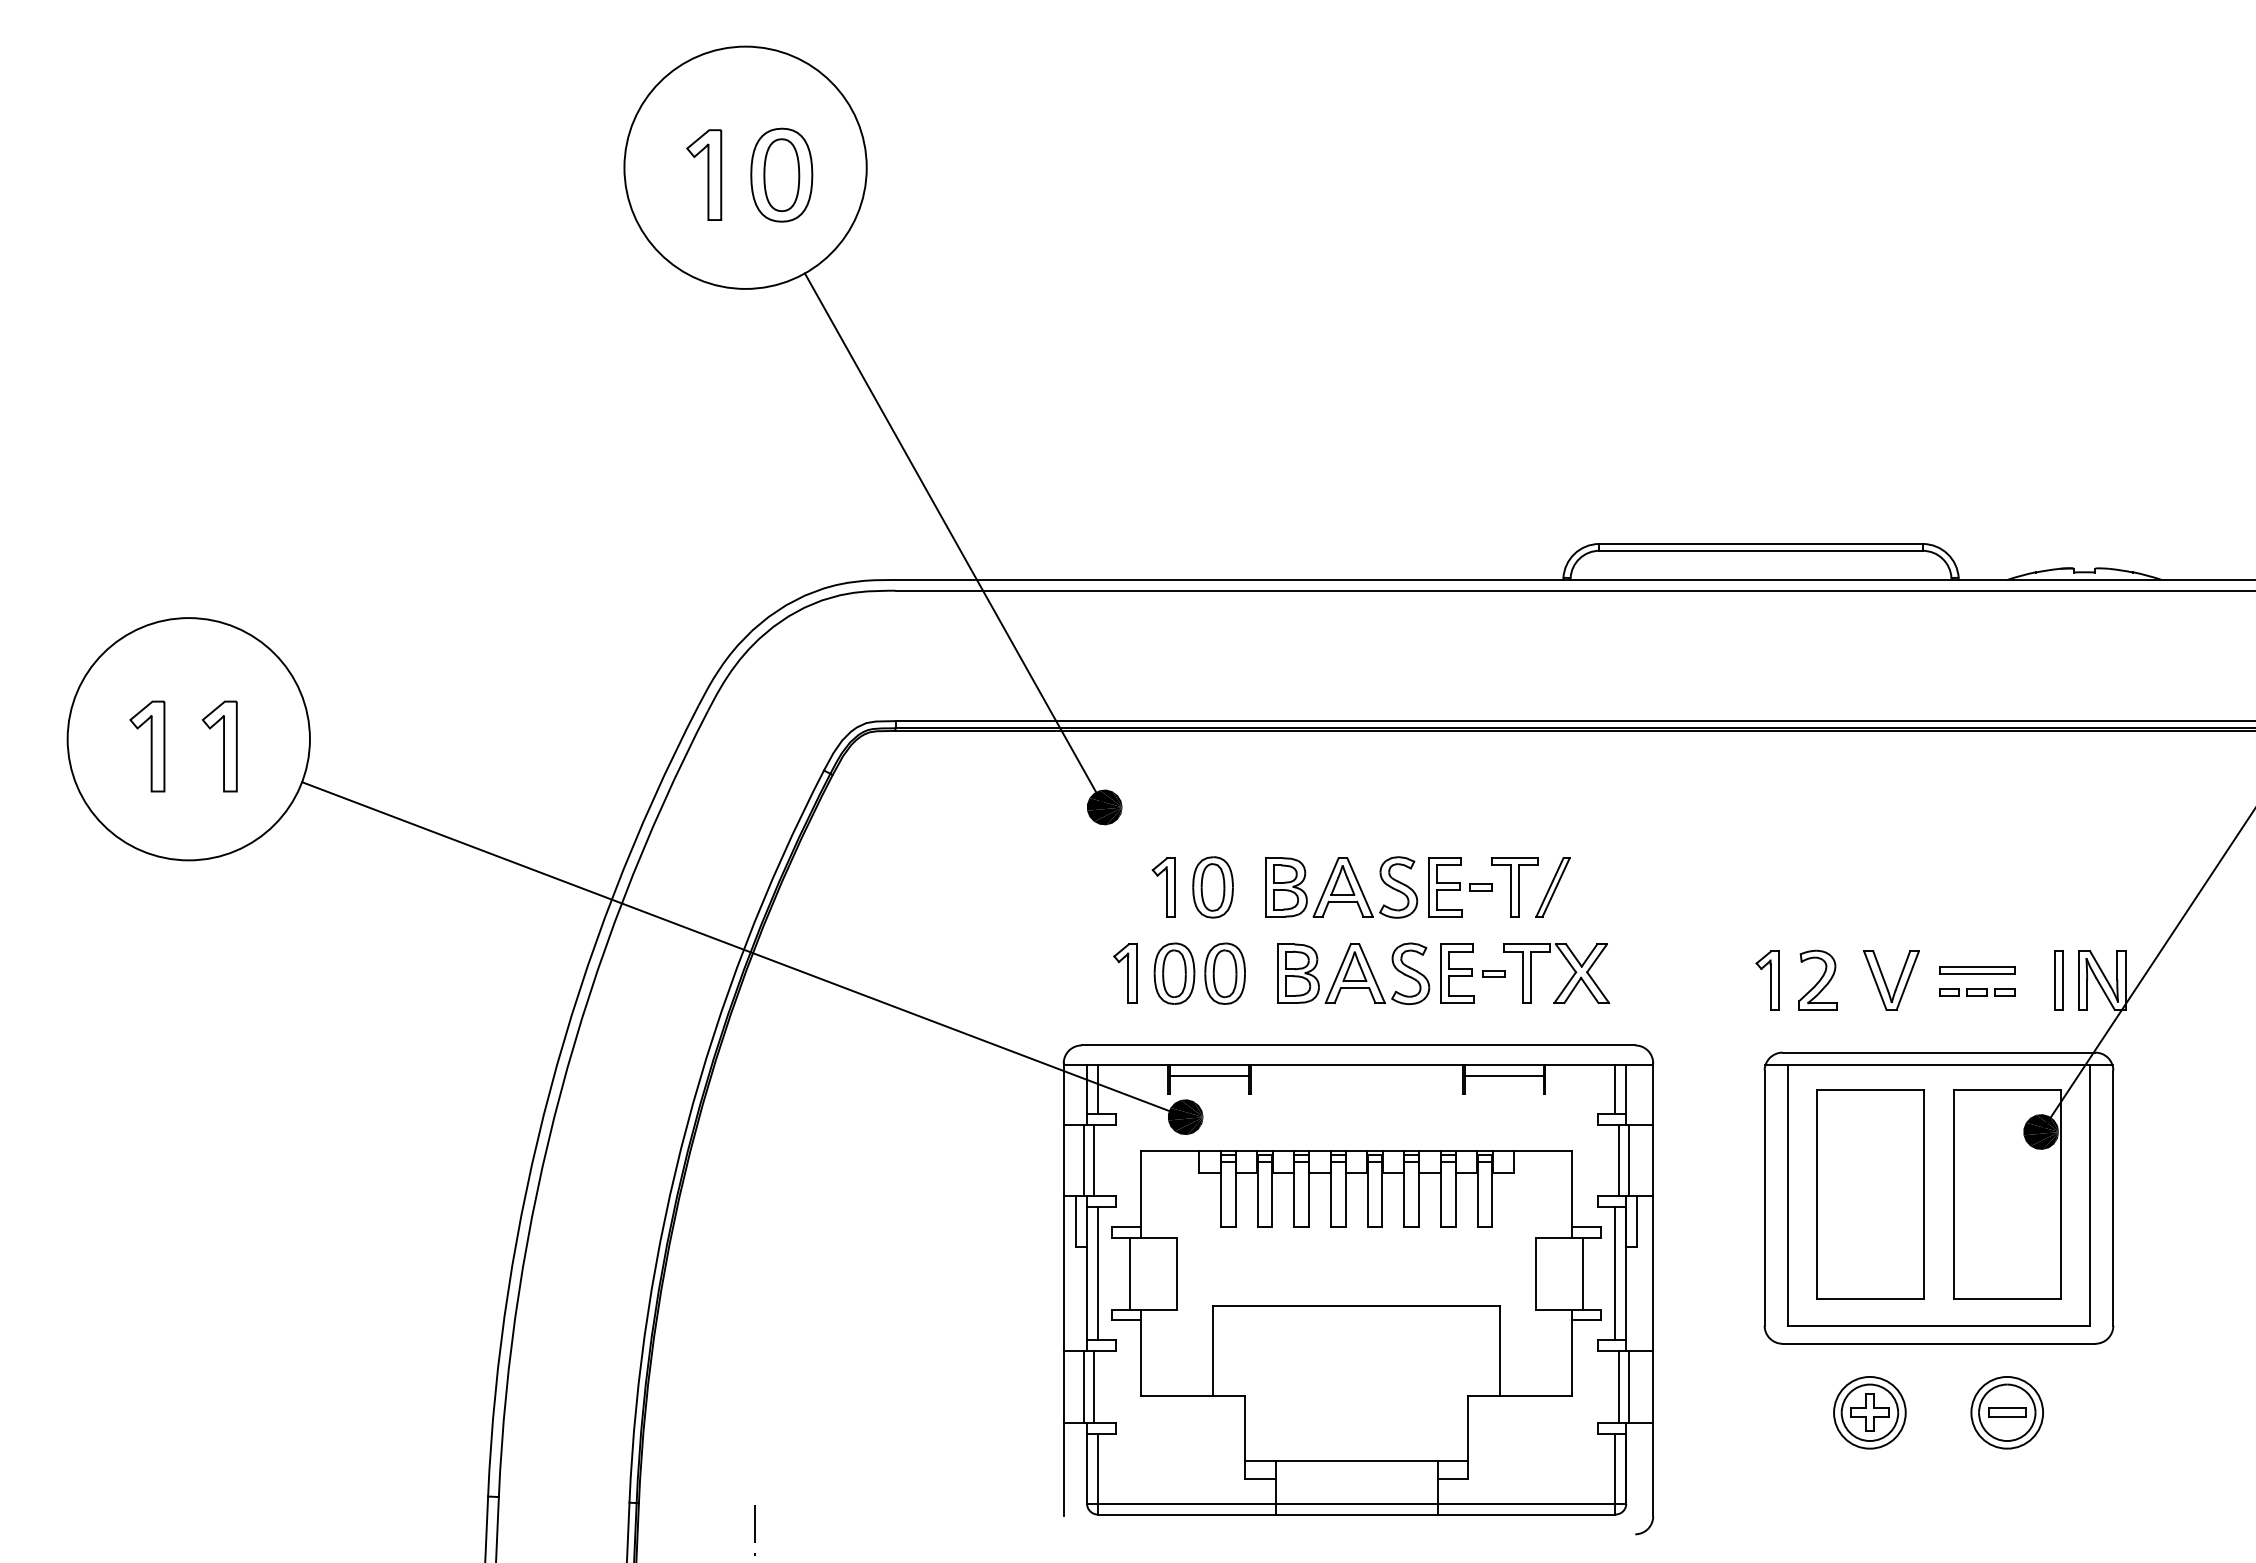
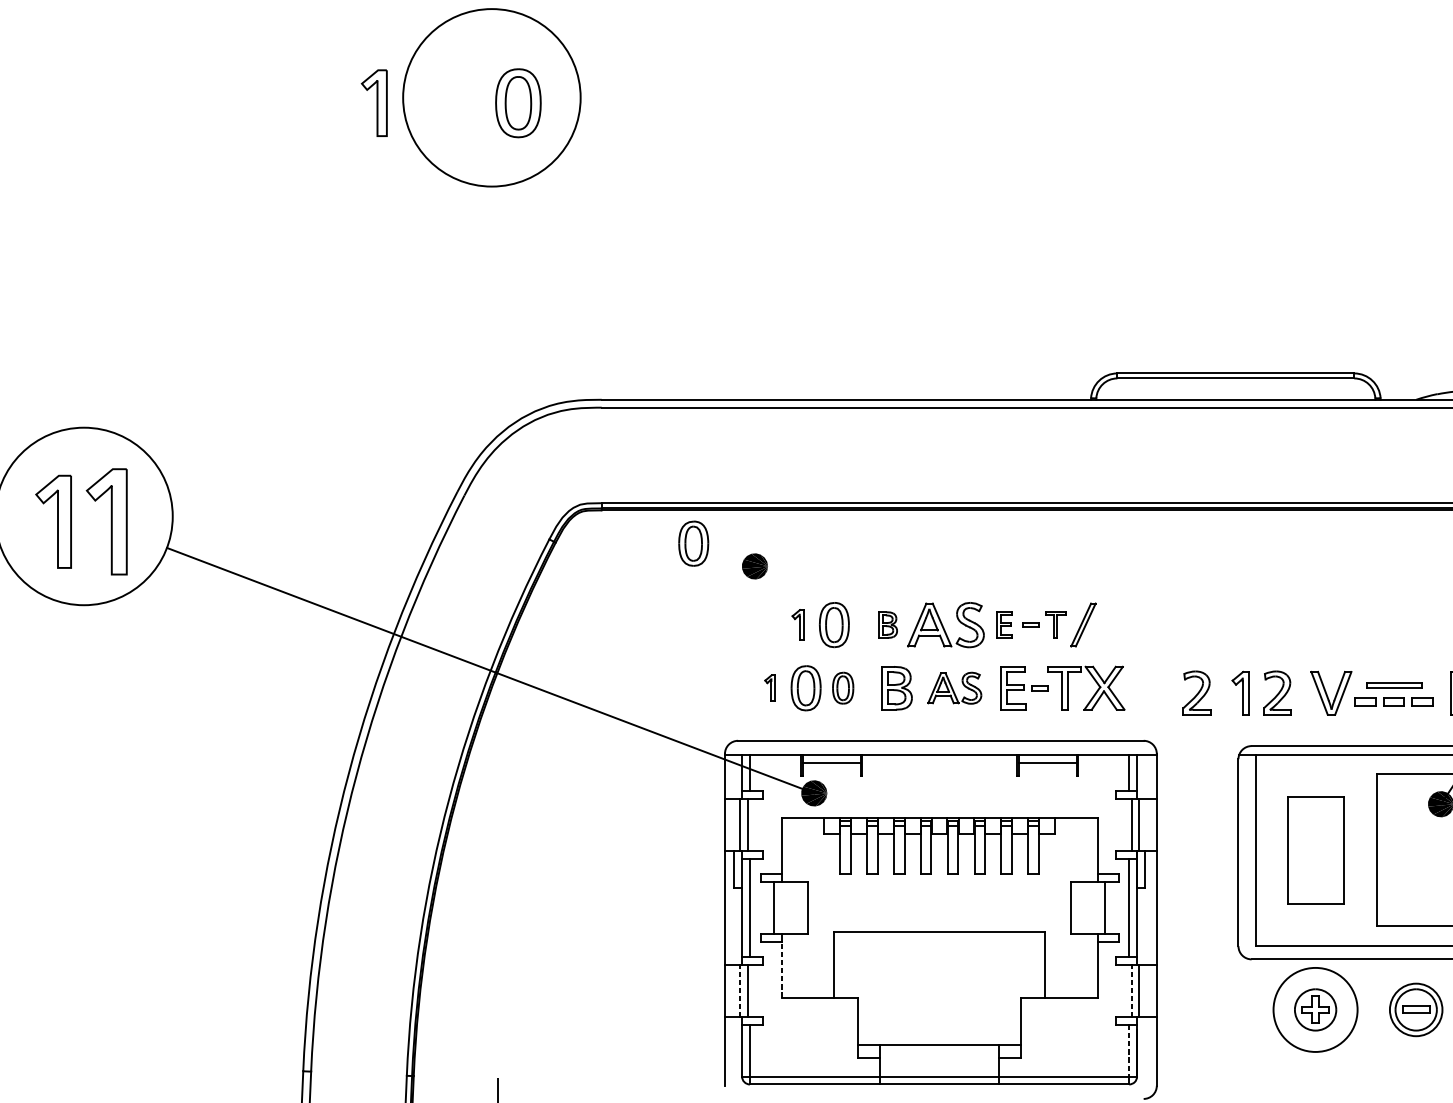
part: (704, 174) -> (374, 102), moved
line: (954, 540) -> (644, 370), removed
part: (147, 746) -> (53, 521), size x1.4
part: (219, 746) -> (106, 521), size x1.6
part: (1020, 776) -> (693, 543), added
part: (1163, 887) -> (798, 625), size x0.7
part: (1286, 887) -> (888, 625), size x0.6
part: (1445, 887) -> (1004, 625), size x0.6
part: (1514, 887) -> (1055, 625), size x0.6
part: (1125, 973) -> (770, 688), size x0.6
part: (1224, 973) -> (842, 688), size x0.7
part: (1377, 973) -> (954, 688), size x0.7
part: (1707, 979) -> (1196, 692), added
part: (1977, 992) -> (1394, 702), size x1.4
part: (1870, 1194) -> (1316, 850), size x0.7
line: (1140, 1358) -> (781, 970), solid -> dashed
line: (1084, 1386) -> (740, 990), solid -> dashed
line: (1618, 1386) -> (1131, 990), solid -> dashed
circle: (1869, 1412) -> (1315, 1009), size x1.6
line: (1615, 1469) -> (1129, 1051), solid -> dashed

